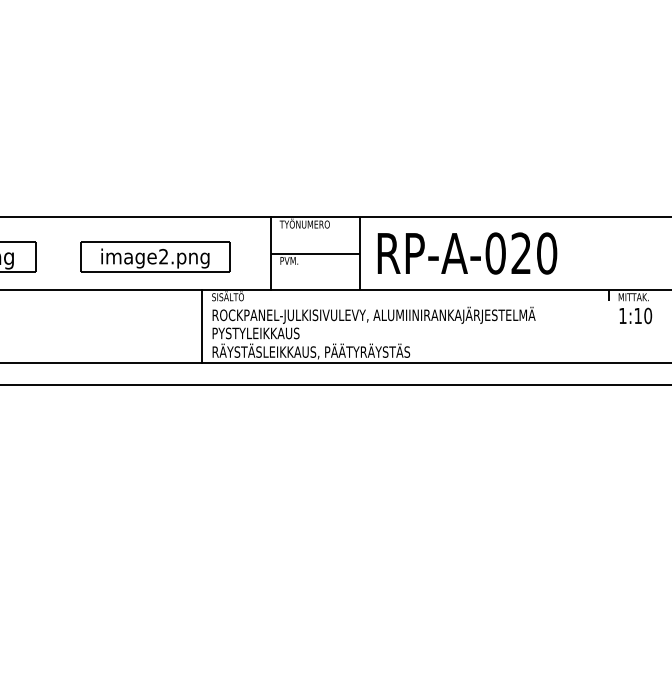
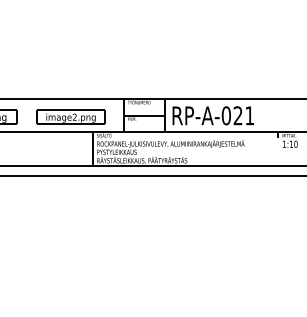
text: (546, 252) -> (249, 115), RP-A-020 -> RP-A-021

